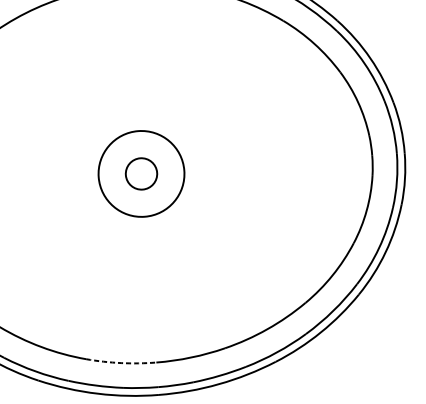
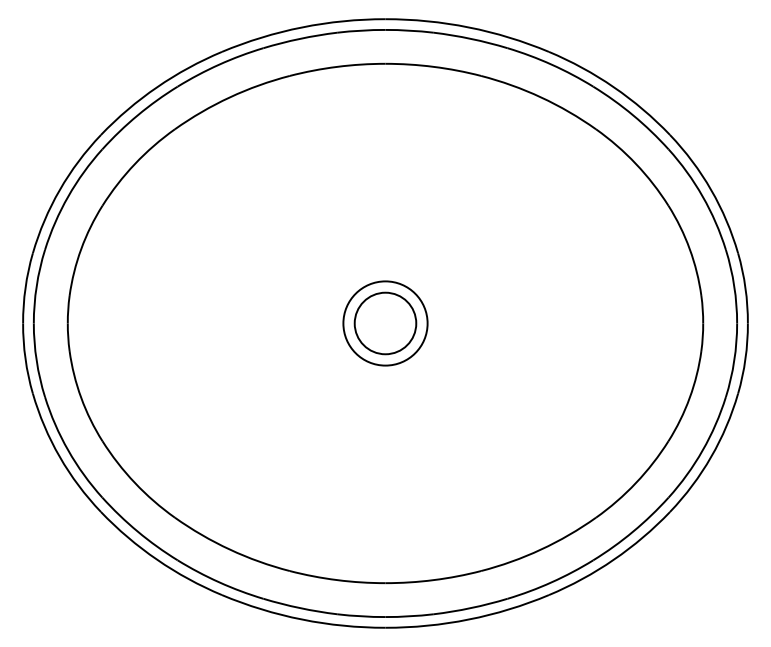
circle: (141, 173) -> (385, 323), size x0.71
circle: (141, 173) -> (385, 323), size x1.43
arc: (121, 363) -> (337, 580), dashed -> solid

